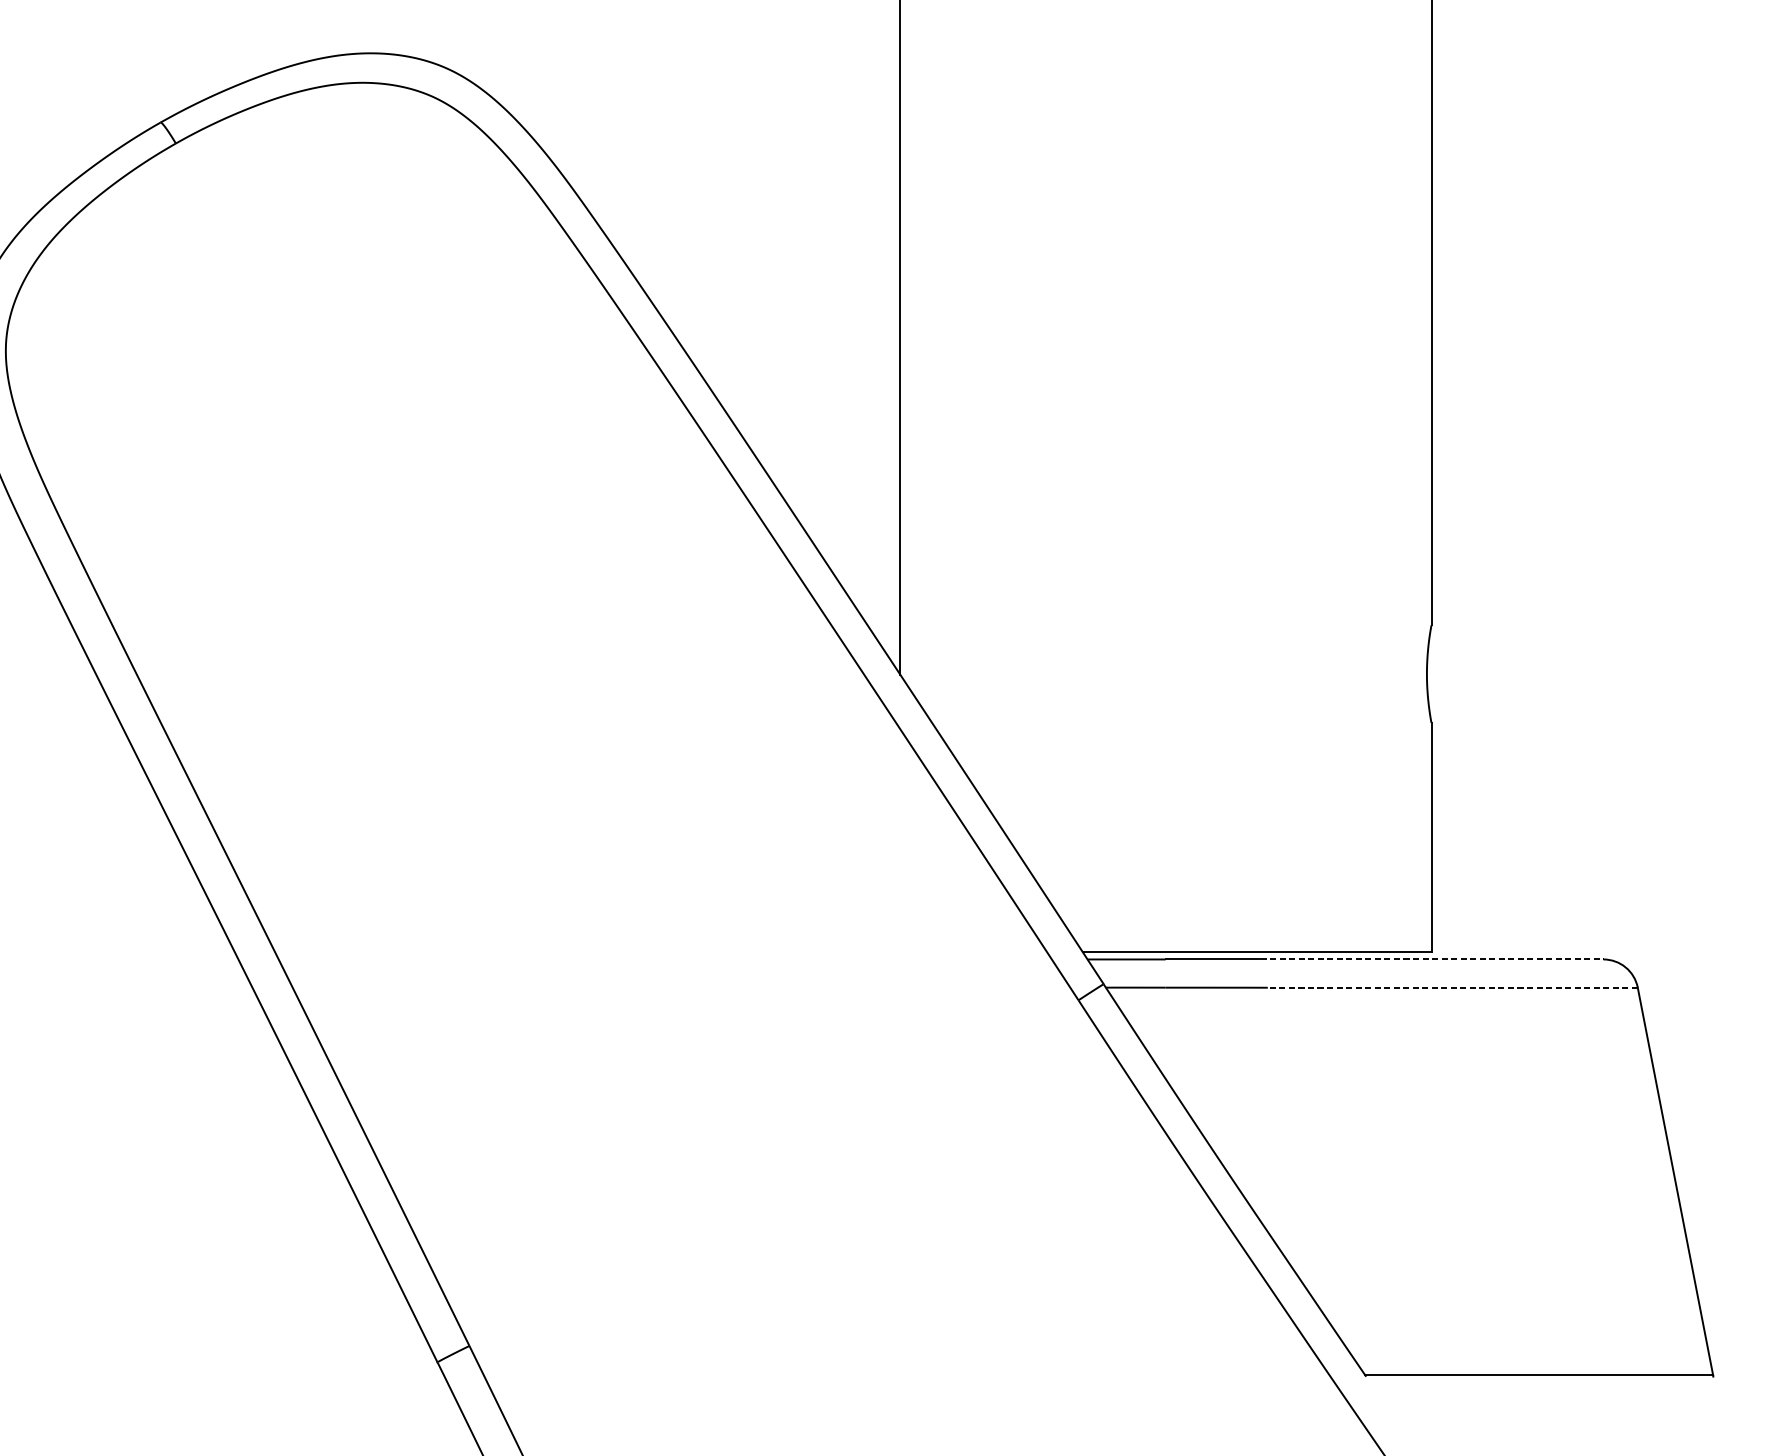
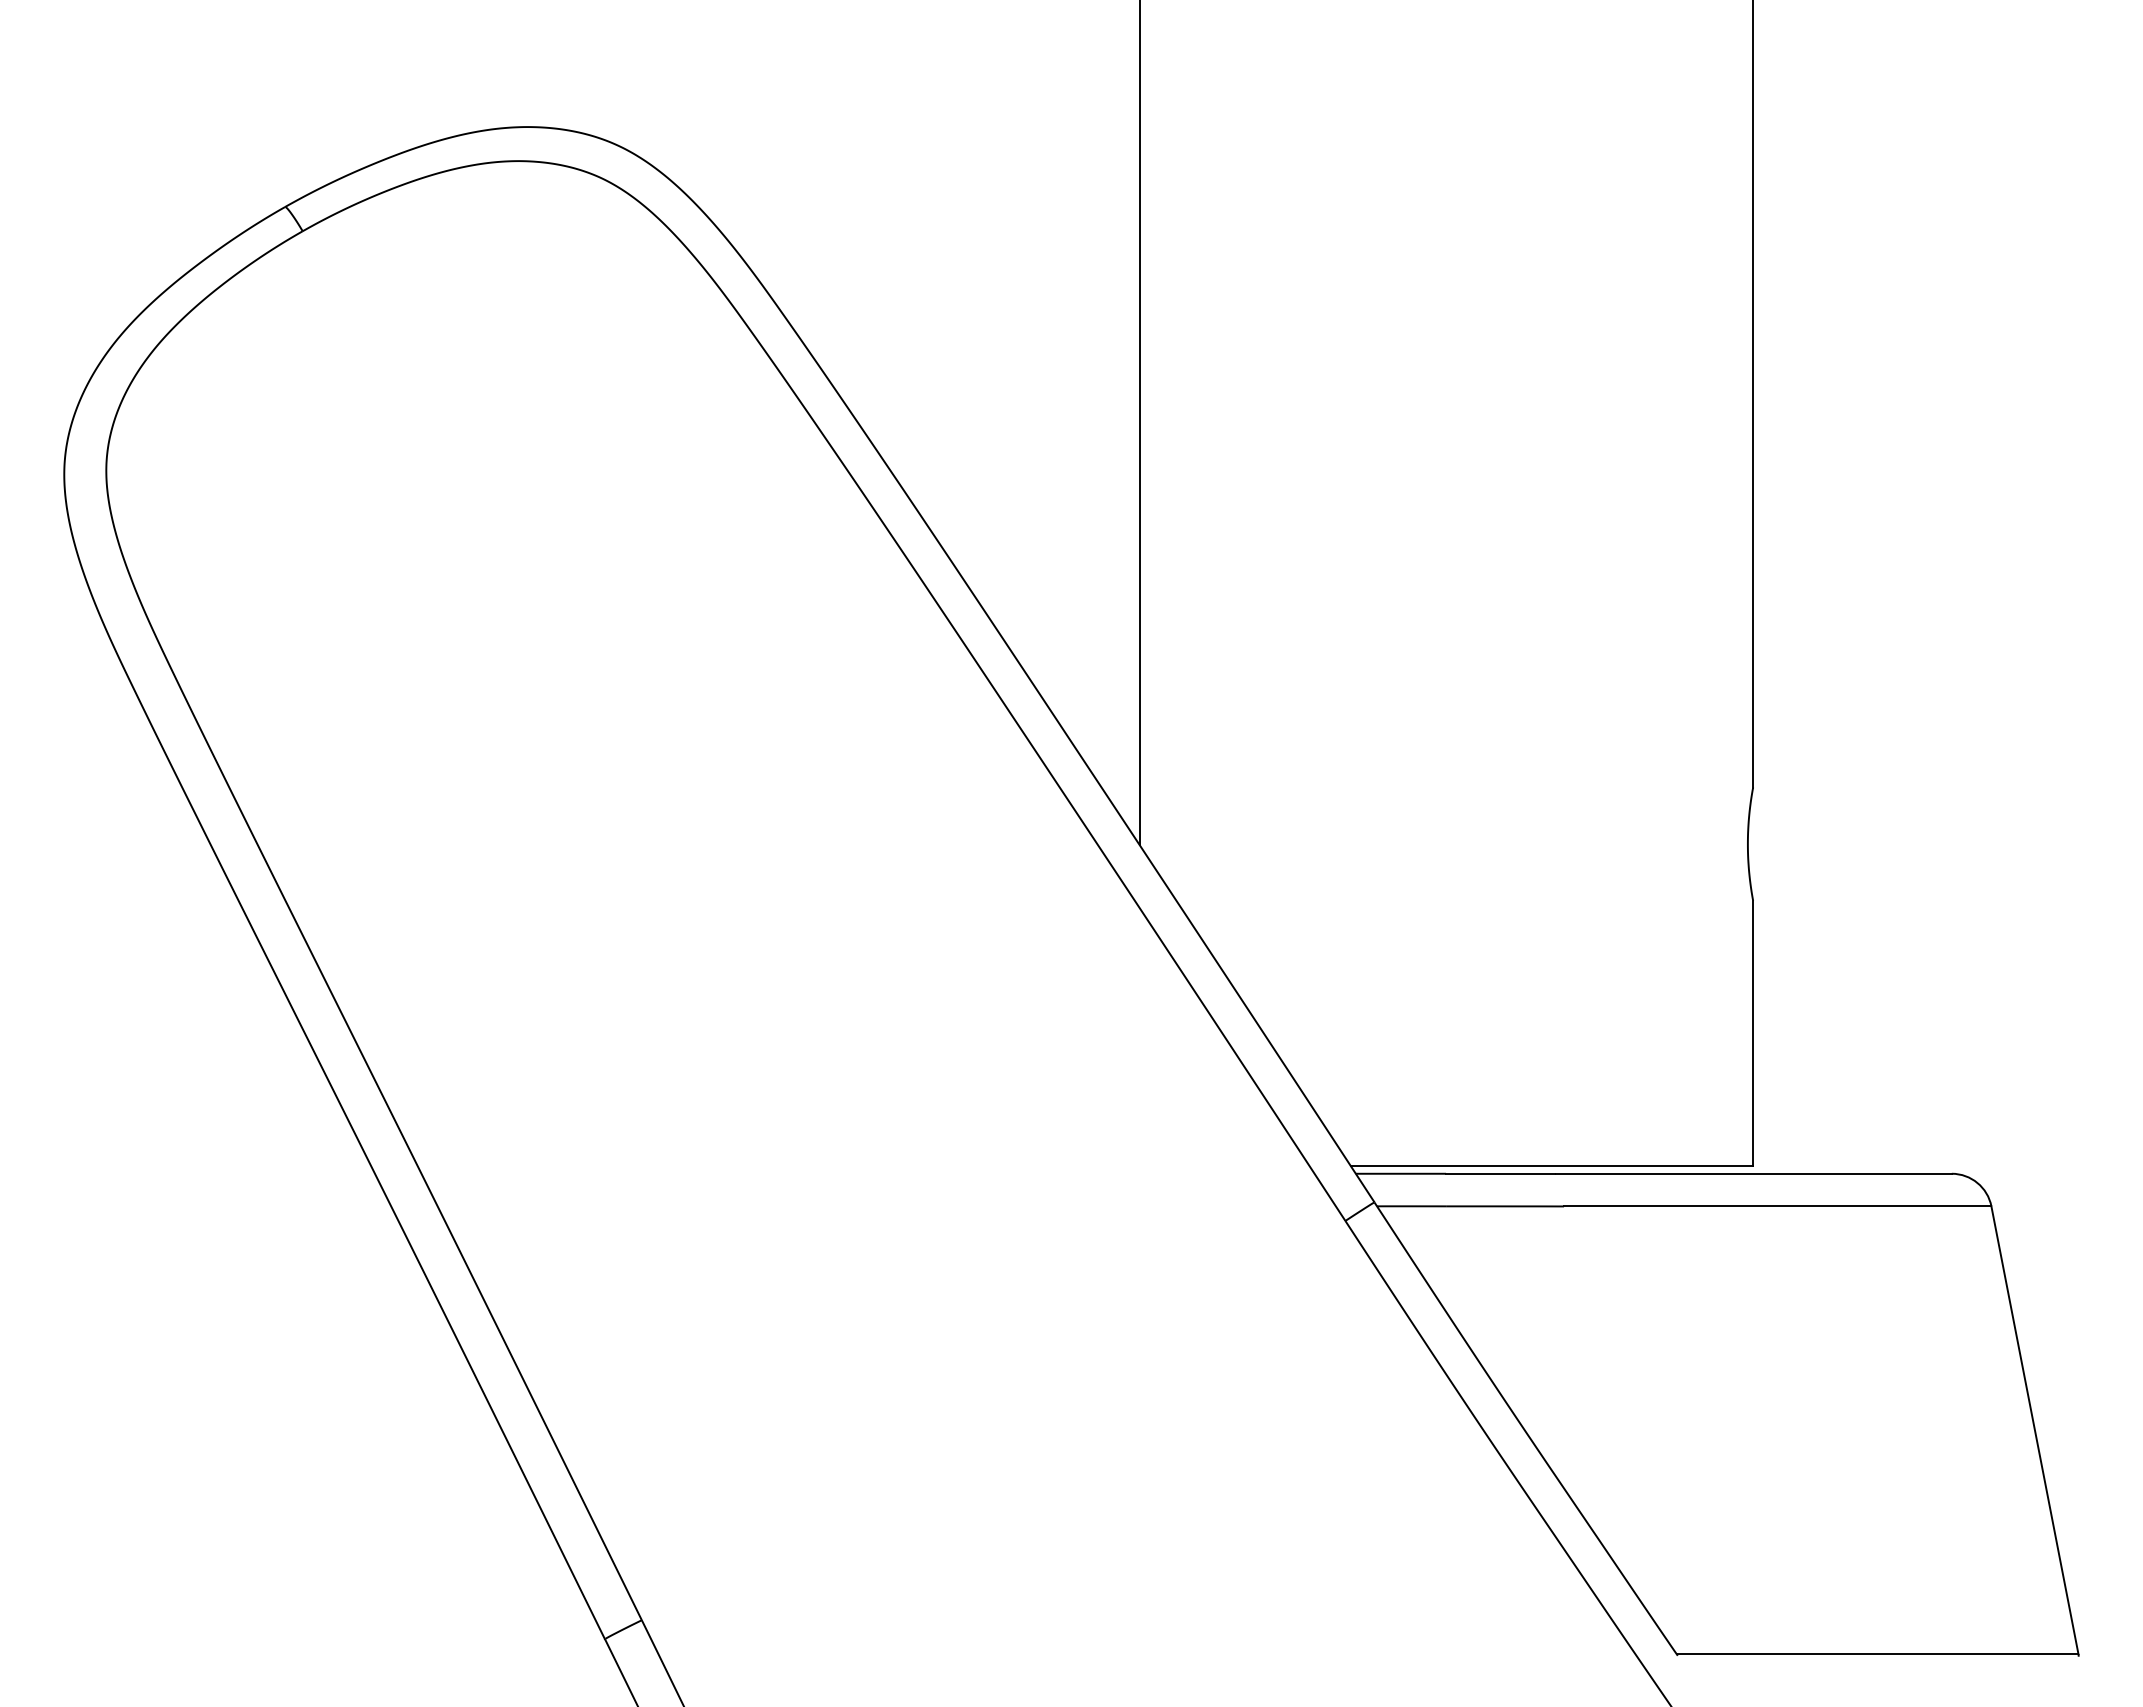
line: (1432, 959) -> (1754, 1173), dashed -> solid
line: (1452, 987) -> (1777, 1206), dashed -> solid

